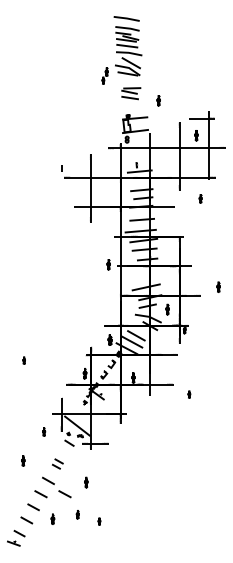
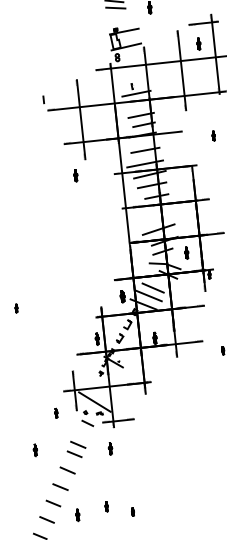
part: (200, 198) -> (213, 135), moved
part: (108, 264) -> (75, 175), moved
part: (23, 360) -> (15, 308), moved
part: (57, 463) -> (76, 448), size x1.43
part: (86, 482) -> (110, 448), moved
line: (64, 494) -> (88, 484), removed

